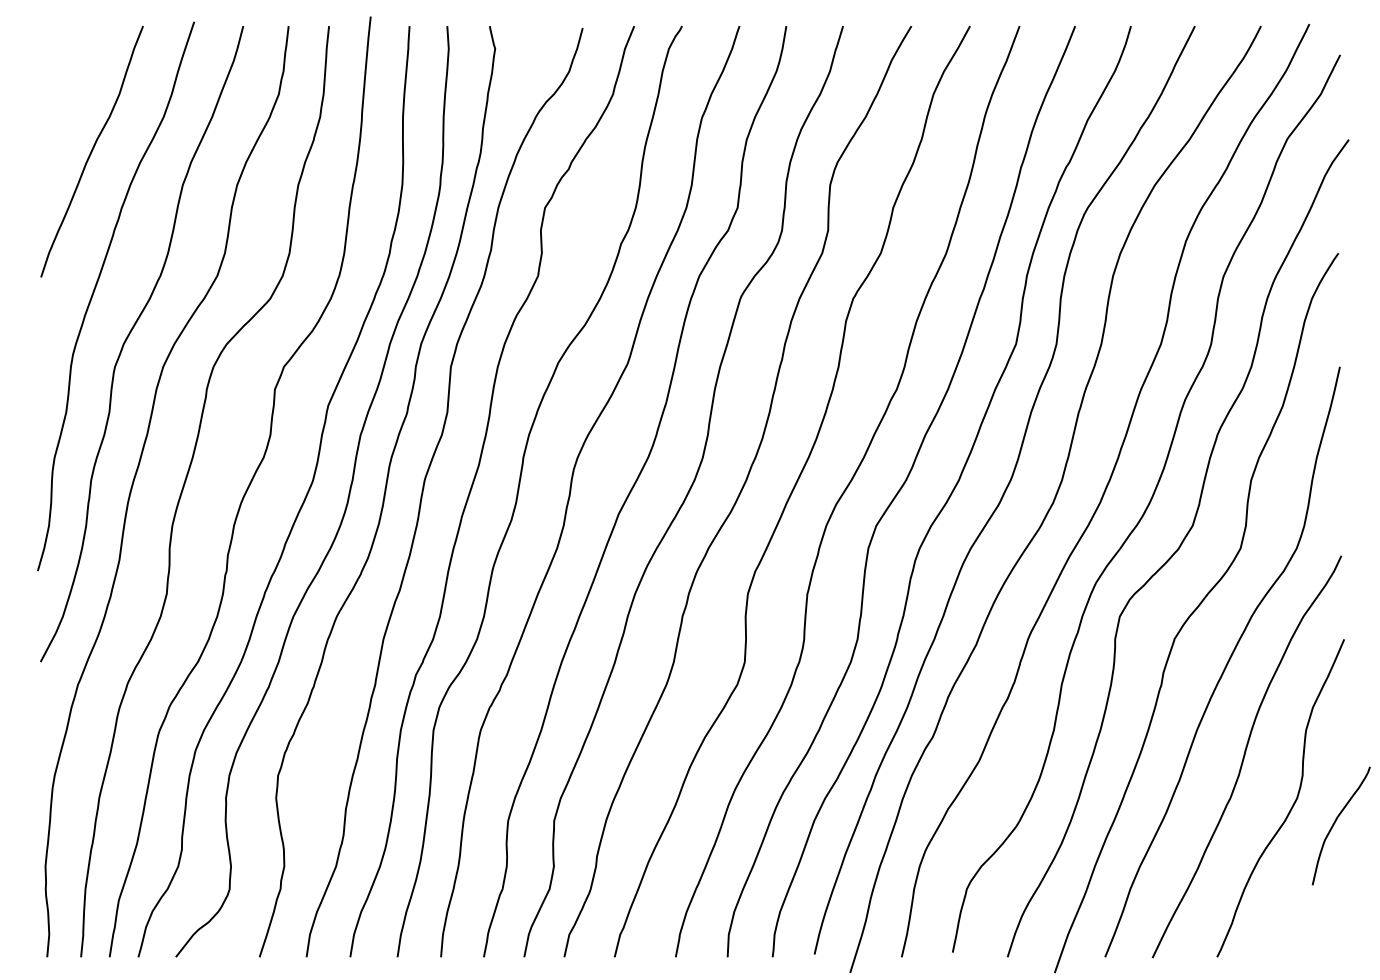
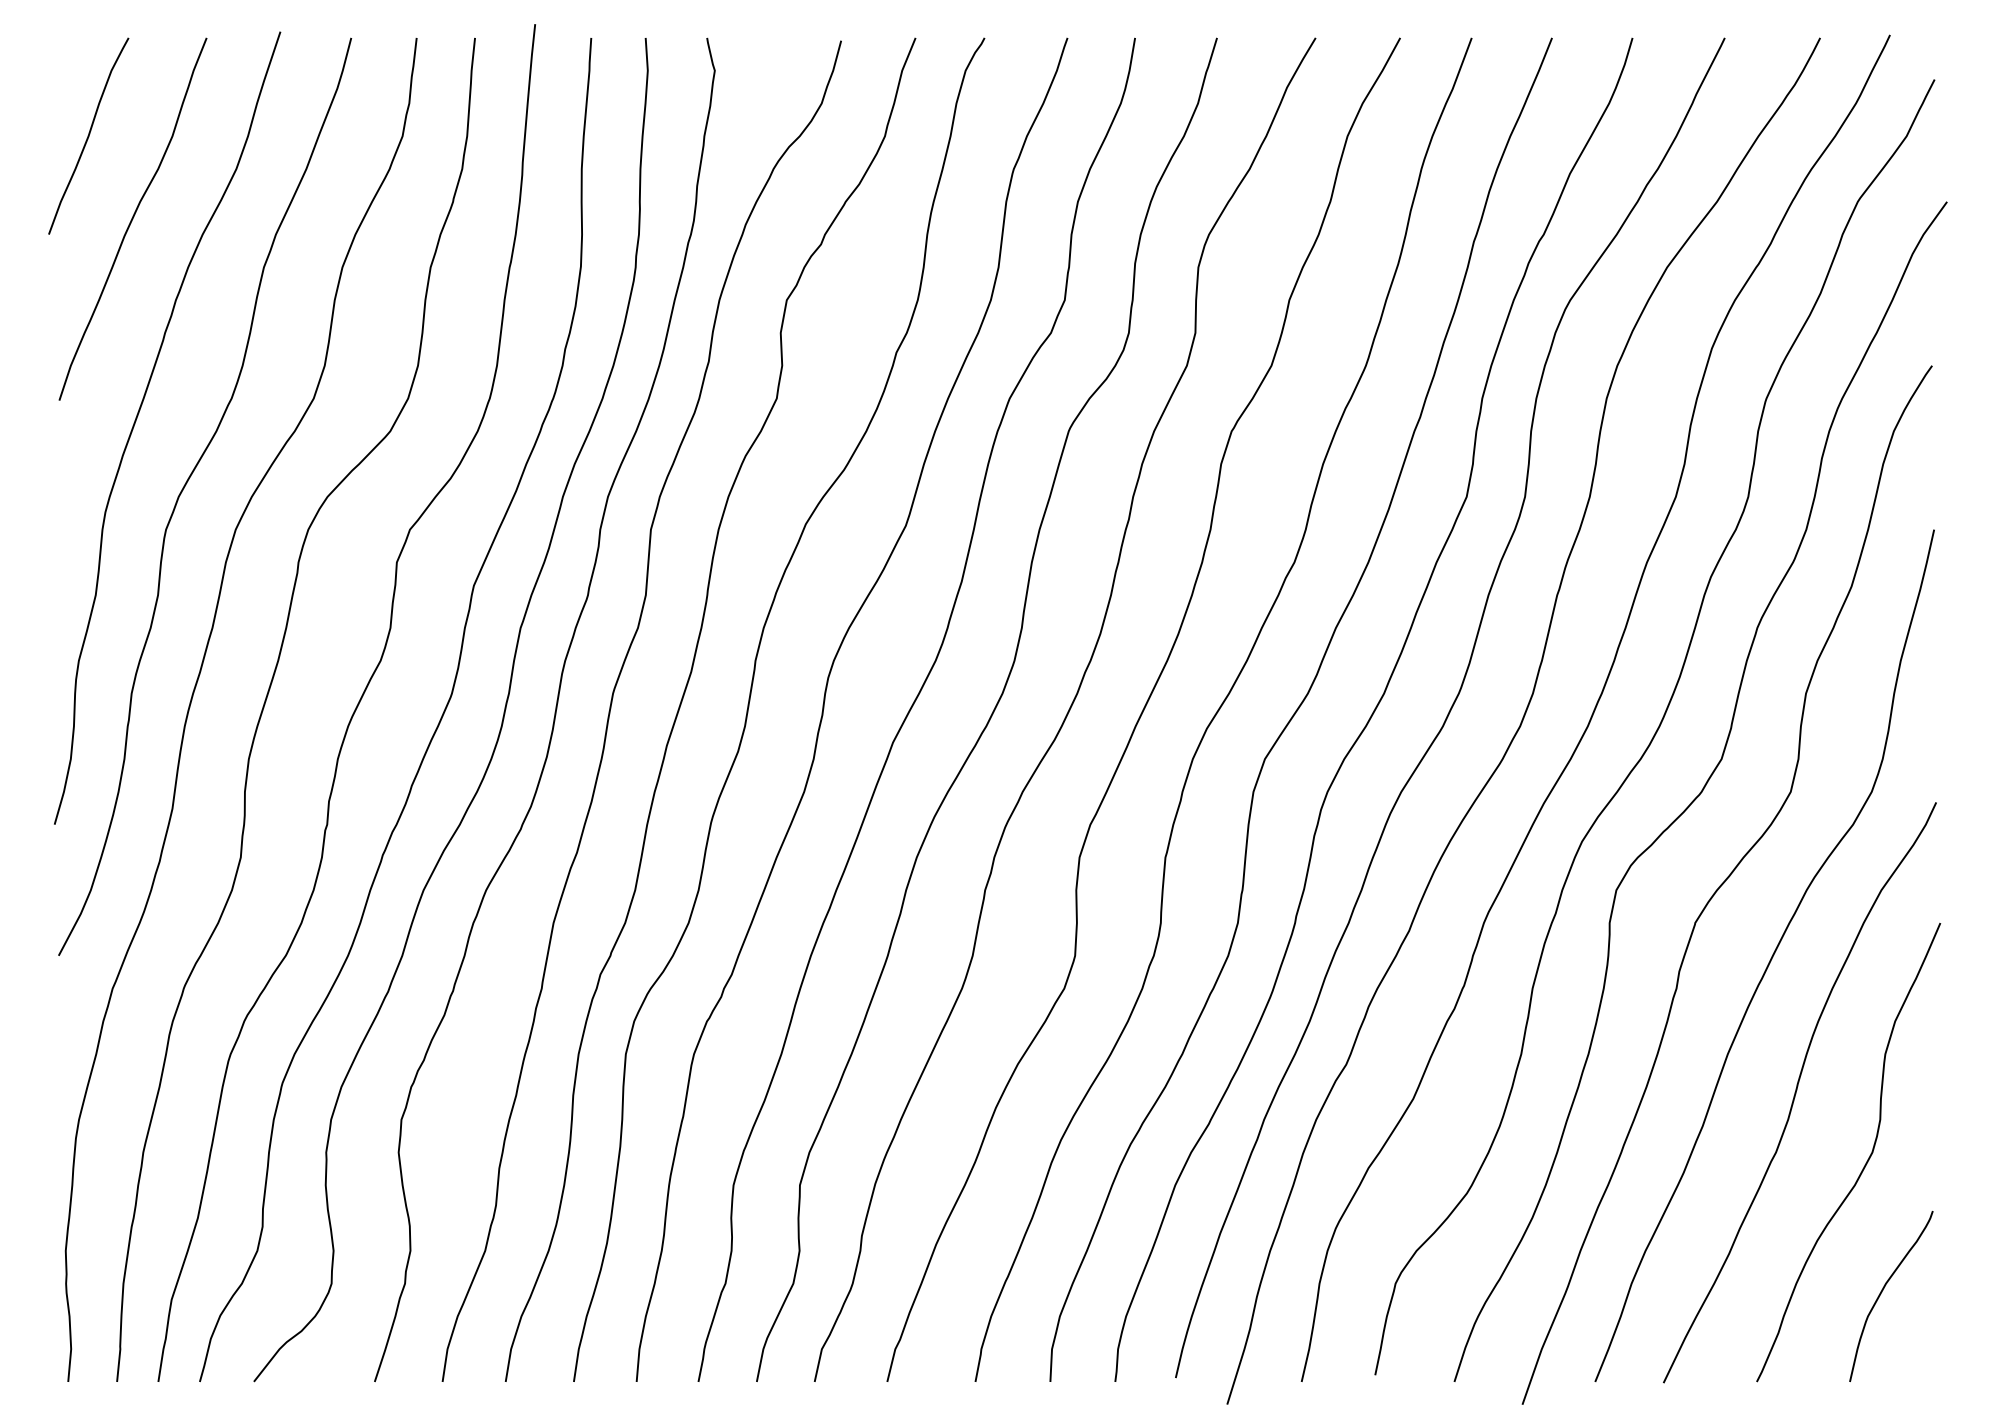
curve: (61, 93) -> (88, 135), added
curve: (1335, 823) -> (1882, 1292), moved

